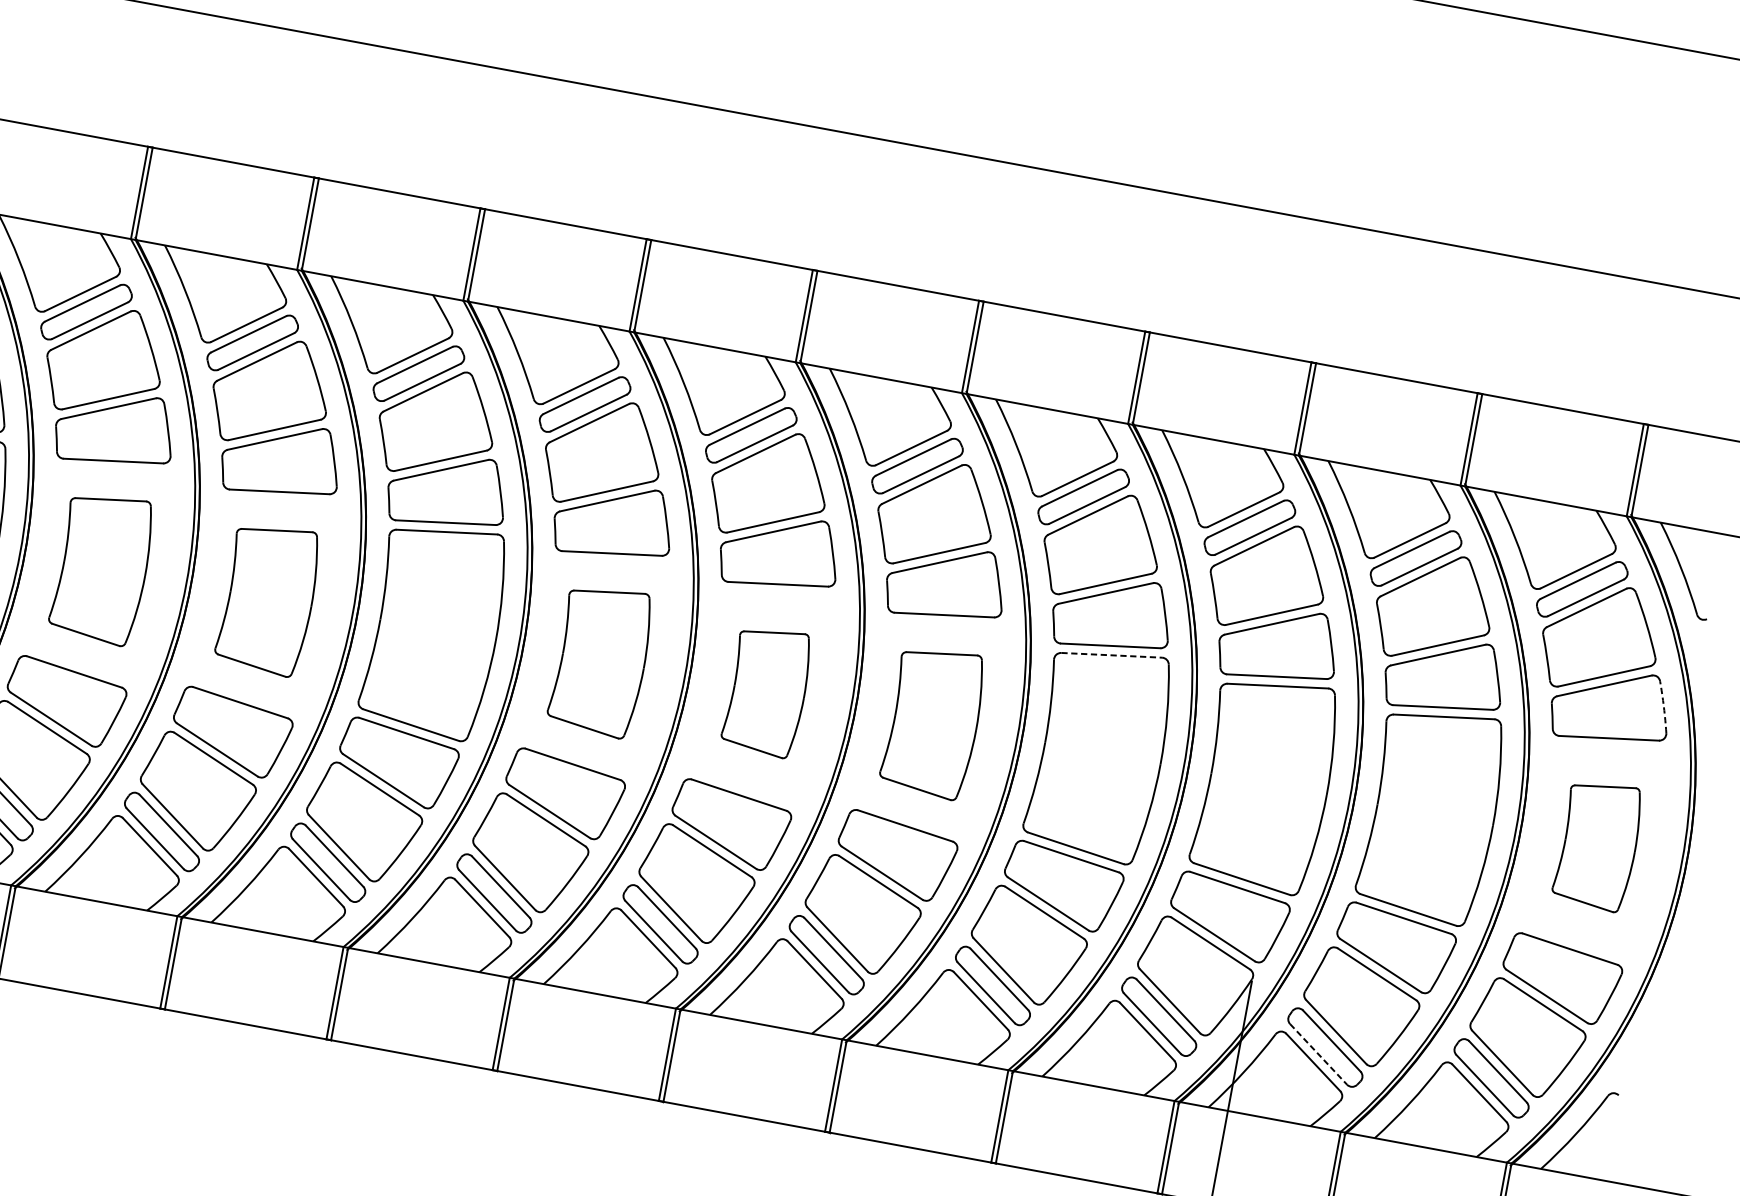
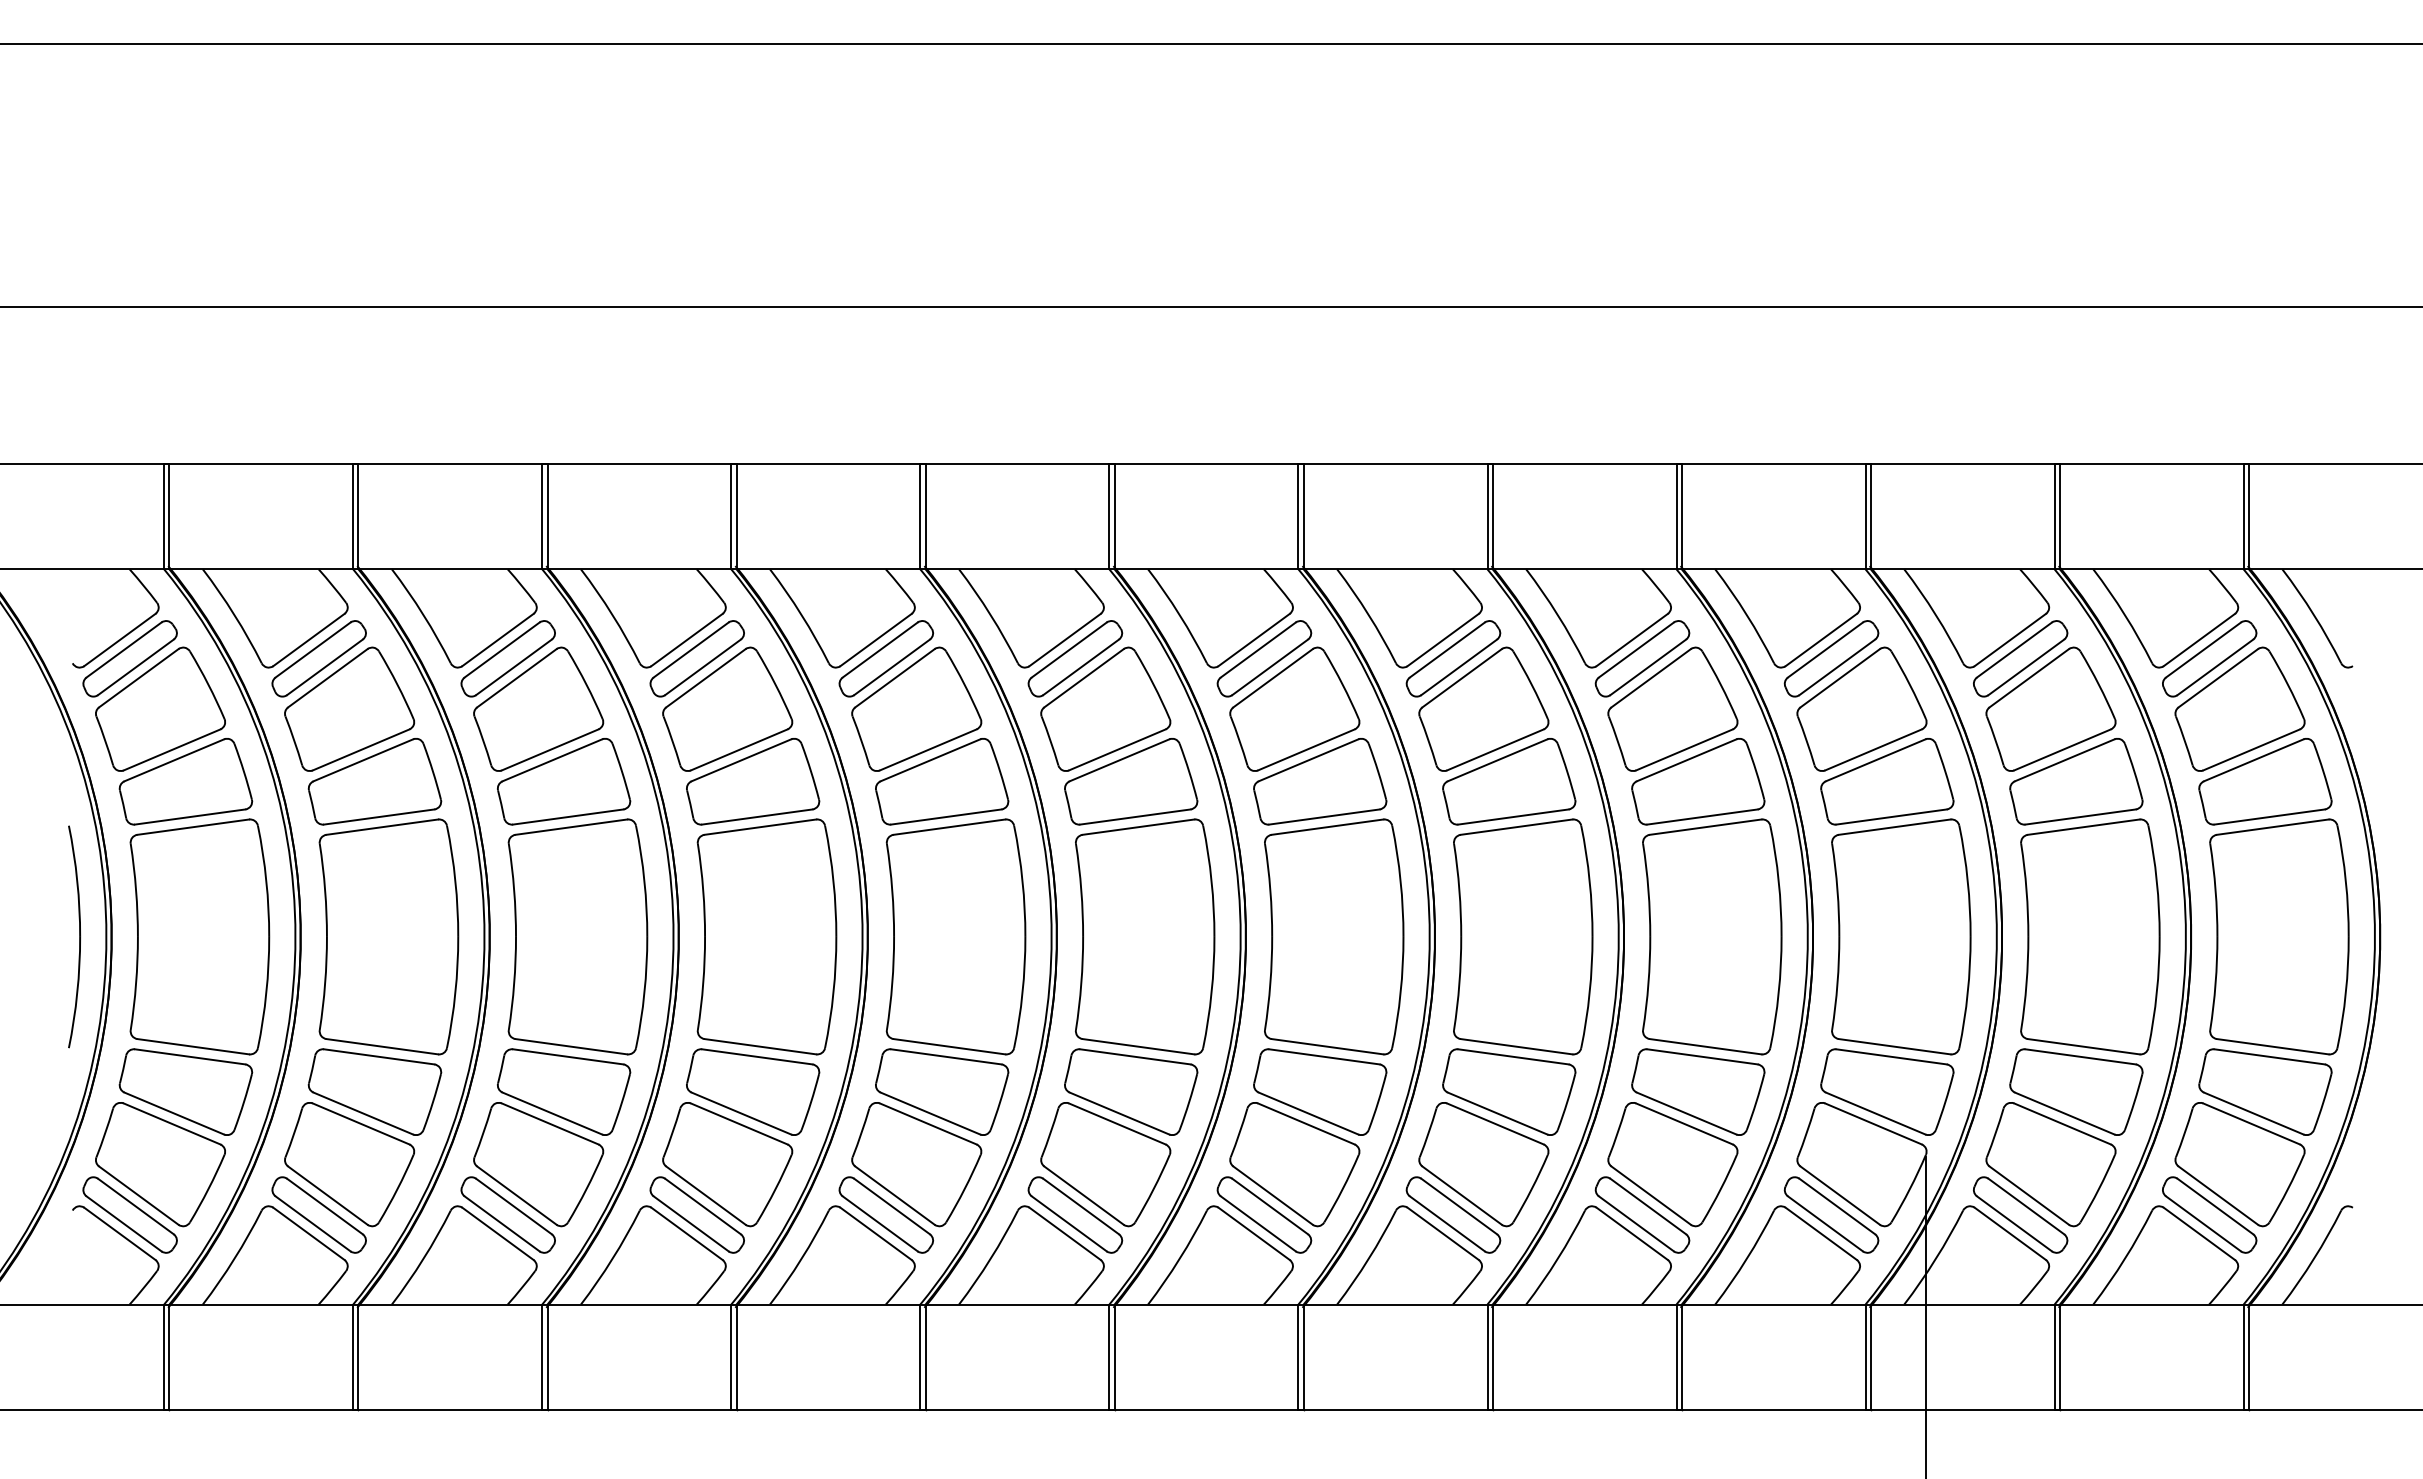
part: (102, 567) -> (577, 936), size x1.43
part: (268, 598) -> (766, 936), size x1.43
line: (1112, 655) -> (1706, 827), dashed -> solid
part: (601, 660) -> (1145, 936), size x1.43
part: (767, 690) -> (1334, 936), size x1.67
arc: (1663, 707) -> (2323, 771), dashed -> solid
part: (933, 721) -> (1523, 936), size x1.43
part: (1598, 844) -> (2279, 936), size x1.67
line: (1318, 1054) -> (2014, 1224), dashed -> solid

